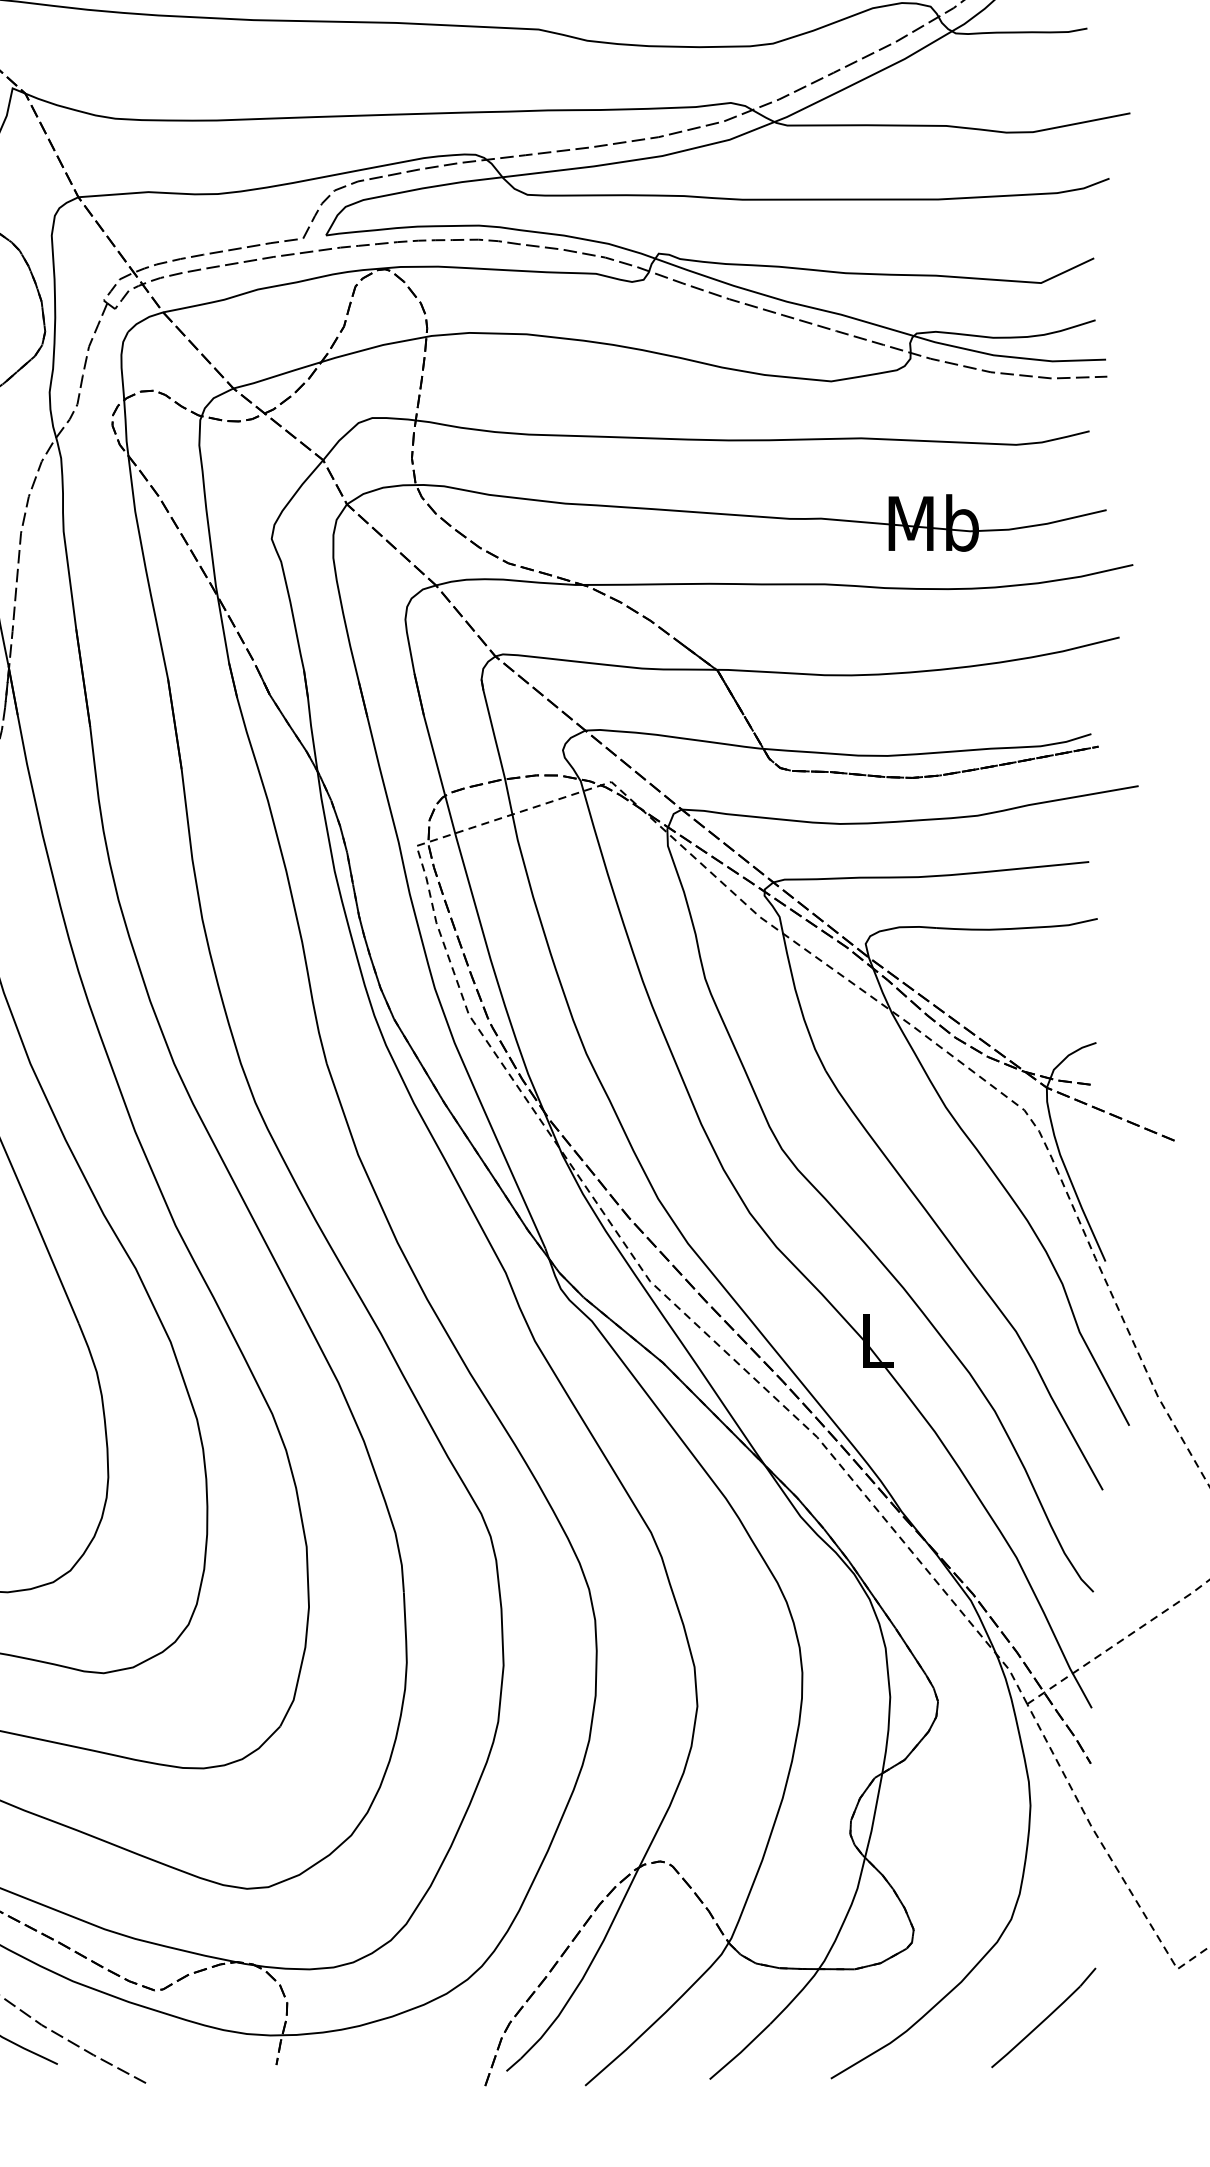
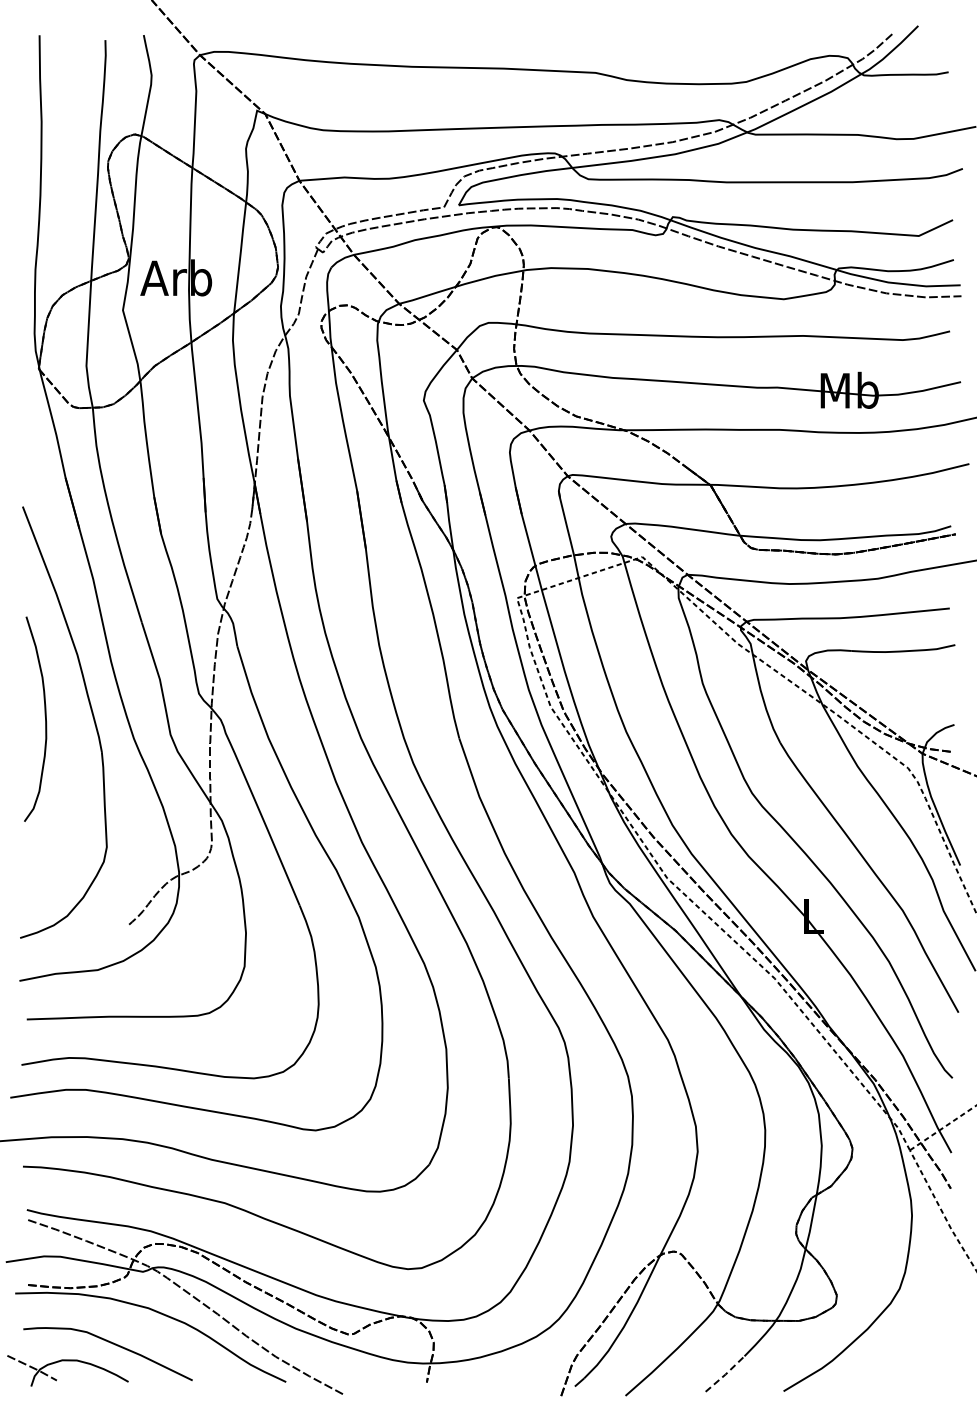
part: (1043, 2016) -> (920, 1351), removed
line: (740, 2052) -> (725, 1374), solid -> dashed

